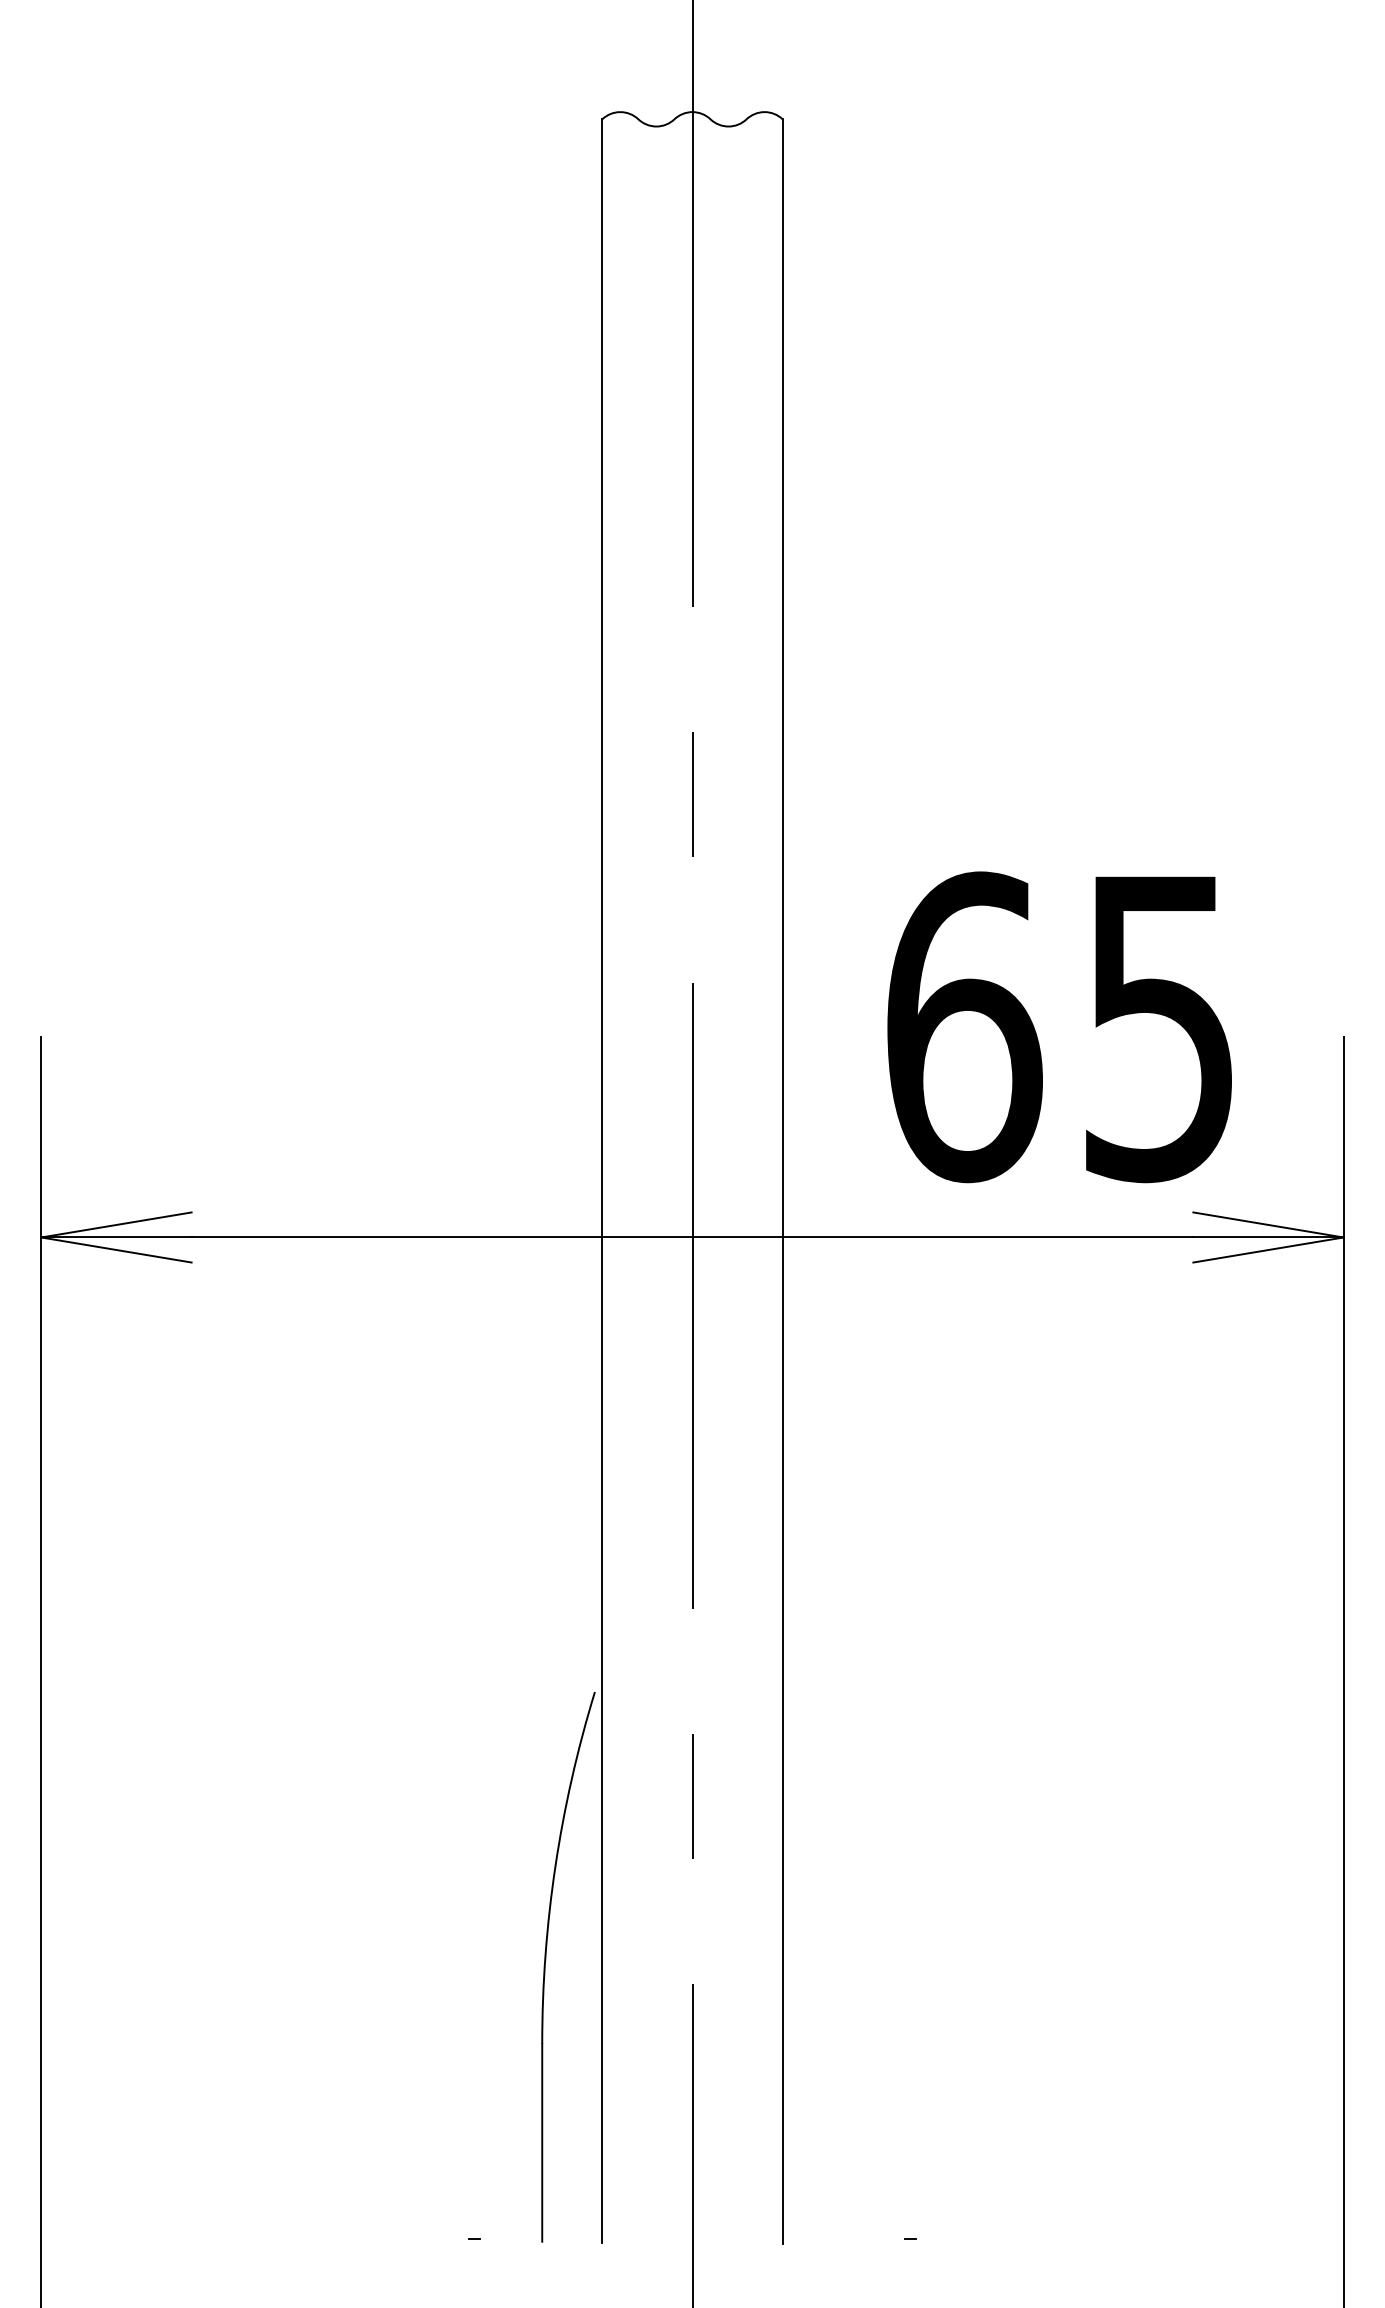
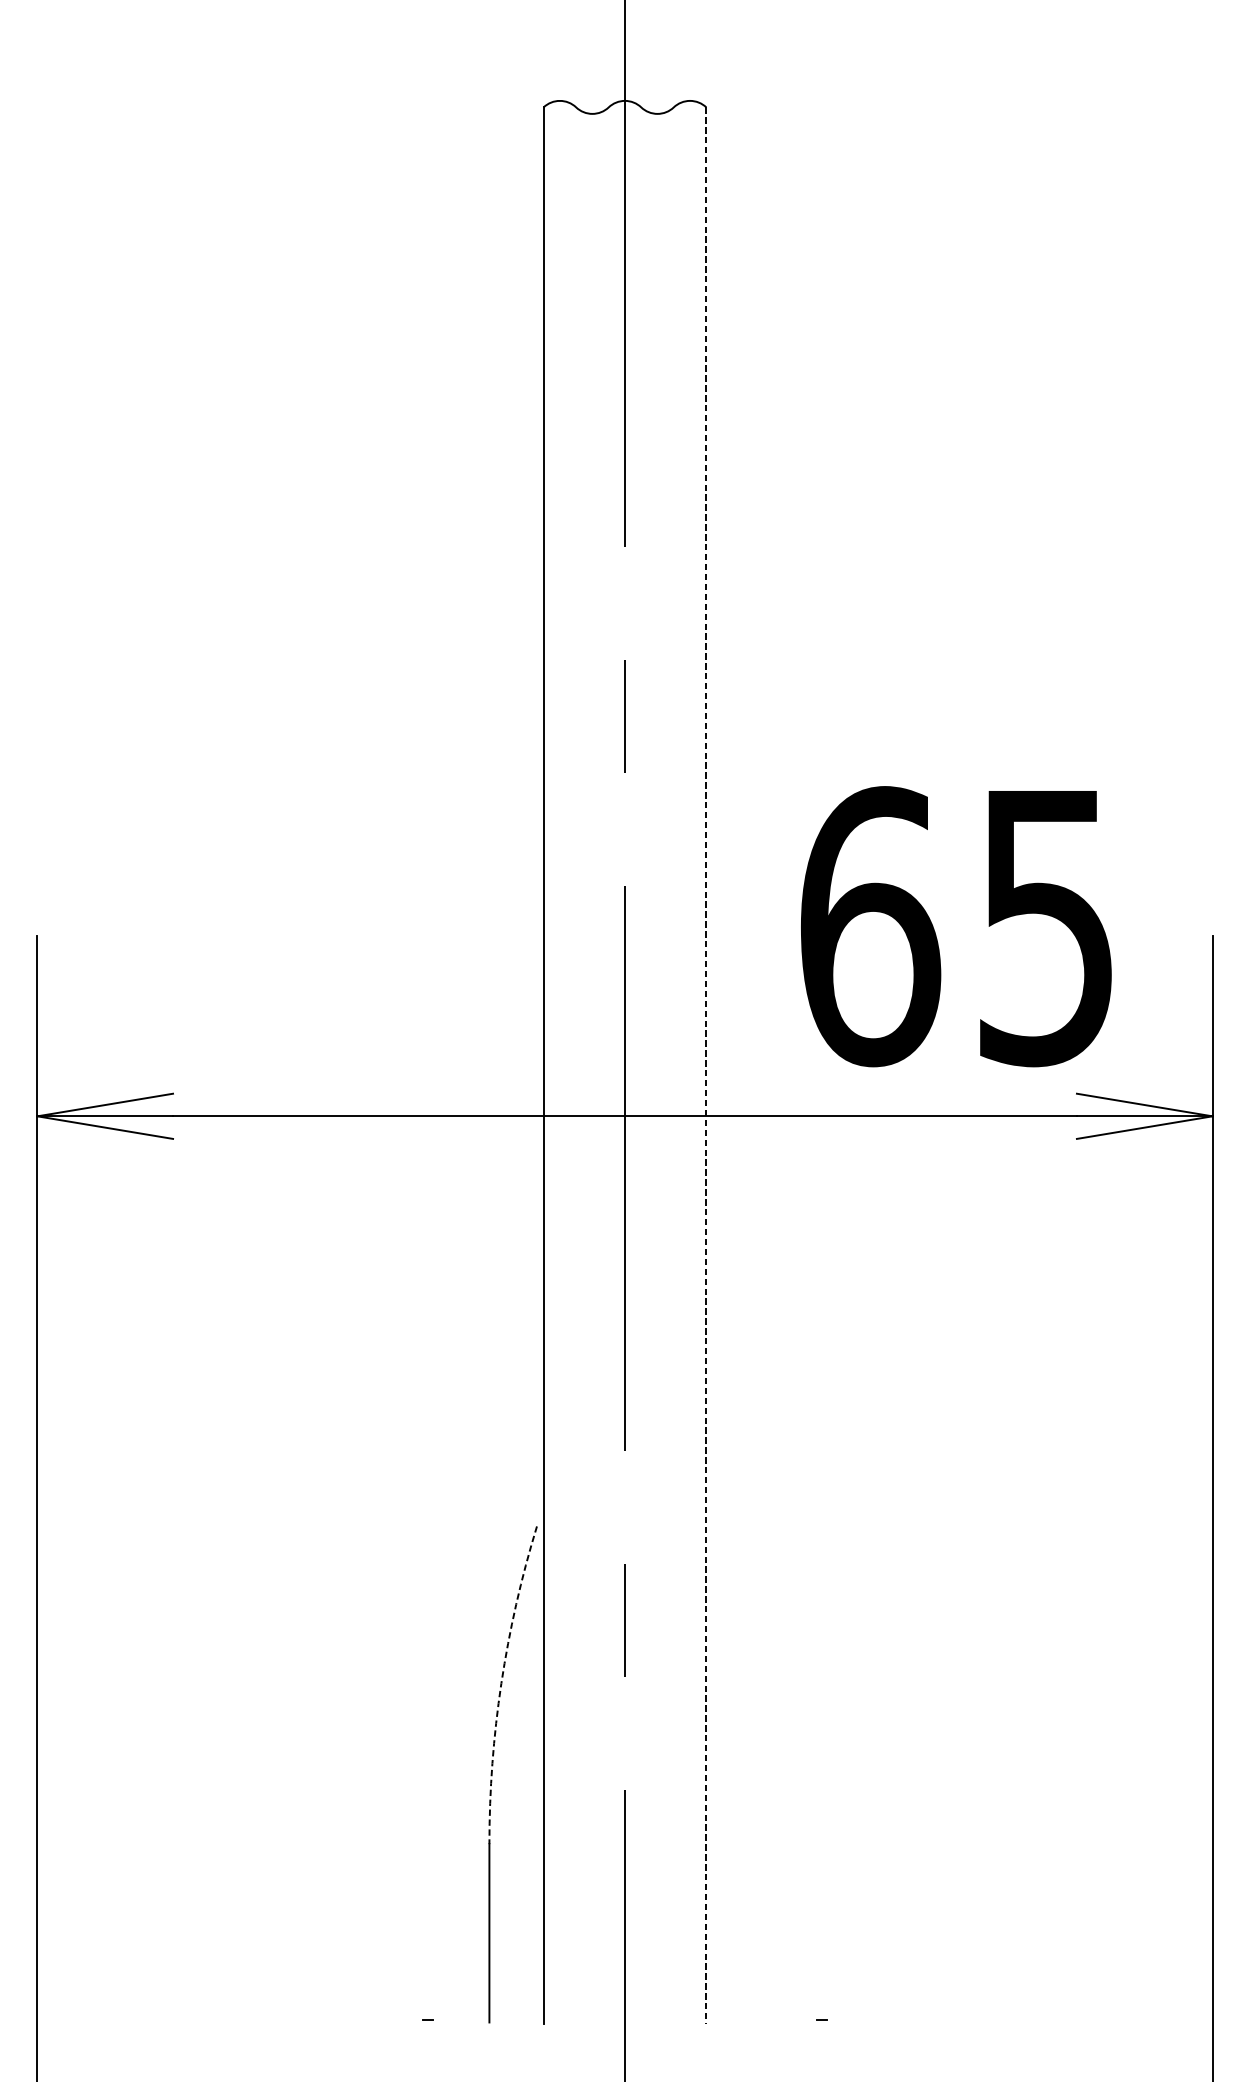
line: (782, 1181) -> (706, 1065), solid -> dashed
arc: (555, 1866) -> (501, 1683), solid -> dashed

